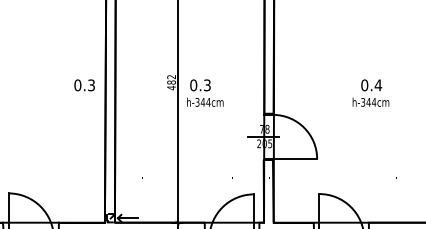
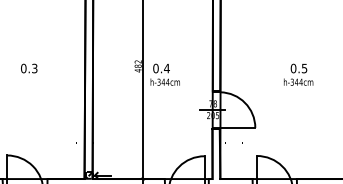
text: (84, 85) -> (29, 68), moved
text: (206, 85) -> (166, 68), 0.3 -> 0.4
text: (378, 85) -> (304, 68), 0.4 -> 0.5

